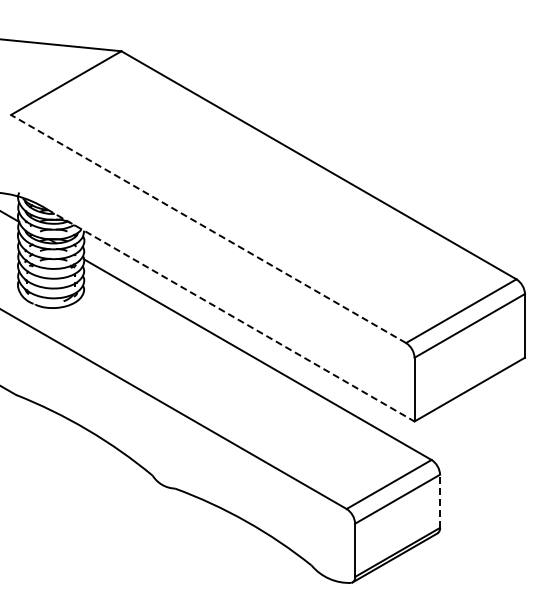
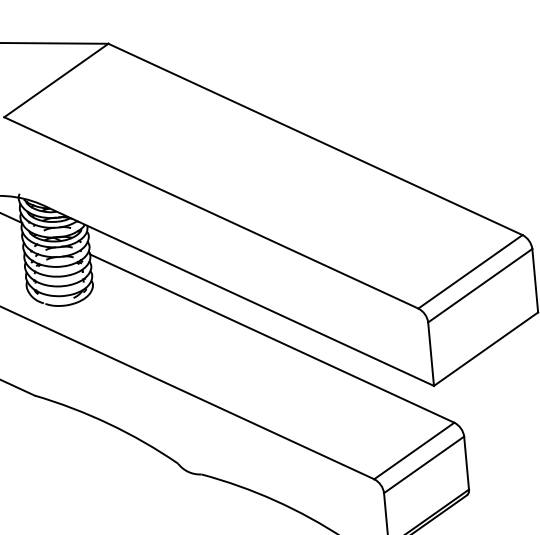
line: (208, 228) -> (211, 212), dashed -> solid
line: (231, 315) -> (242, 296), dashed -> solid
line: (440, 501) -> (467, 463), dashed -> solid

